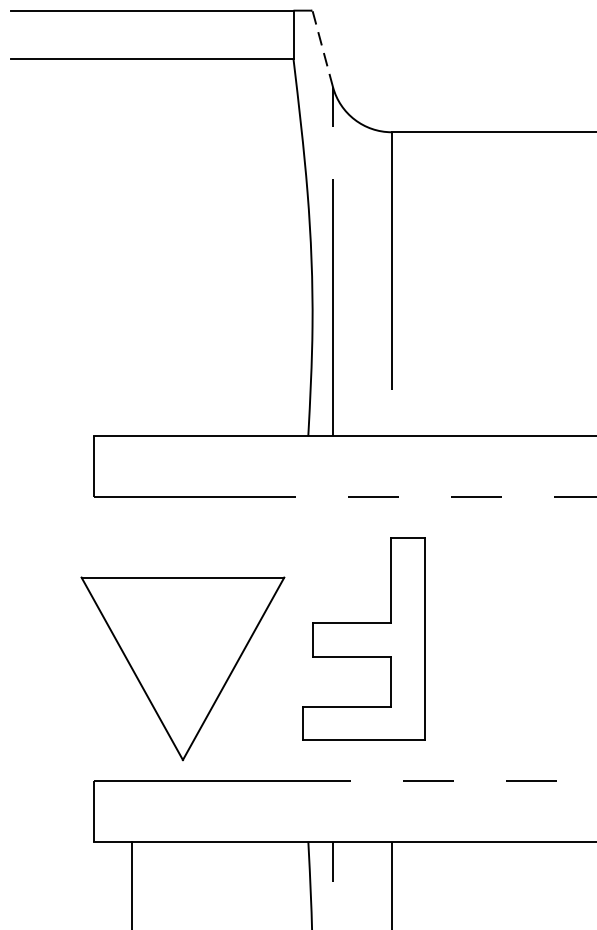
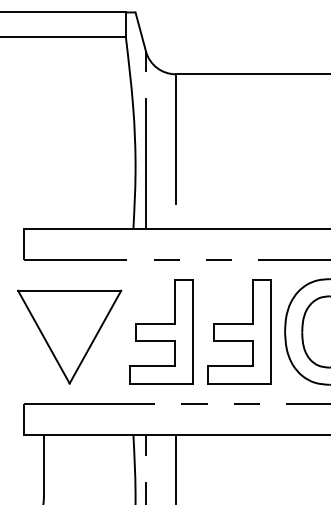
line: (322, 48) -> (140, 31), dashed -> solid
part: (516, 638) -> (239, 331), added
part: (182, 667) -> (69, 336), moved

